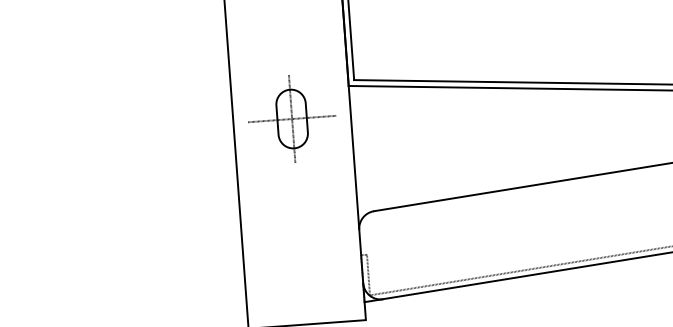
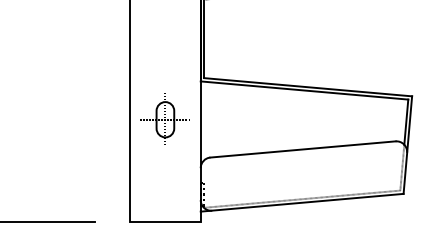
part: (290, 117) -> (164, 118), moved

